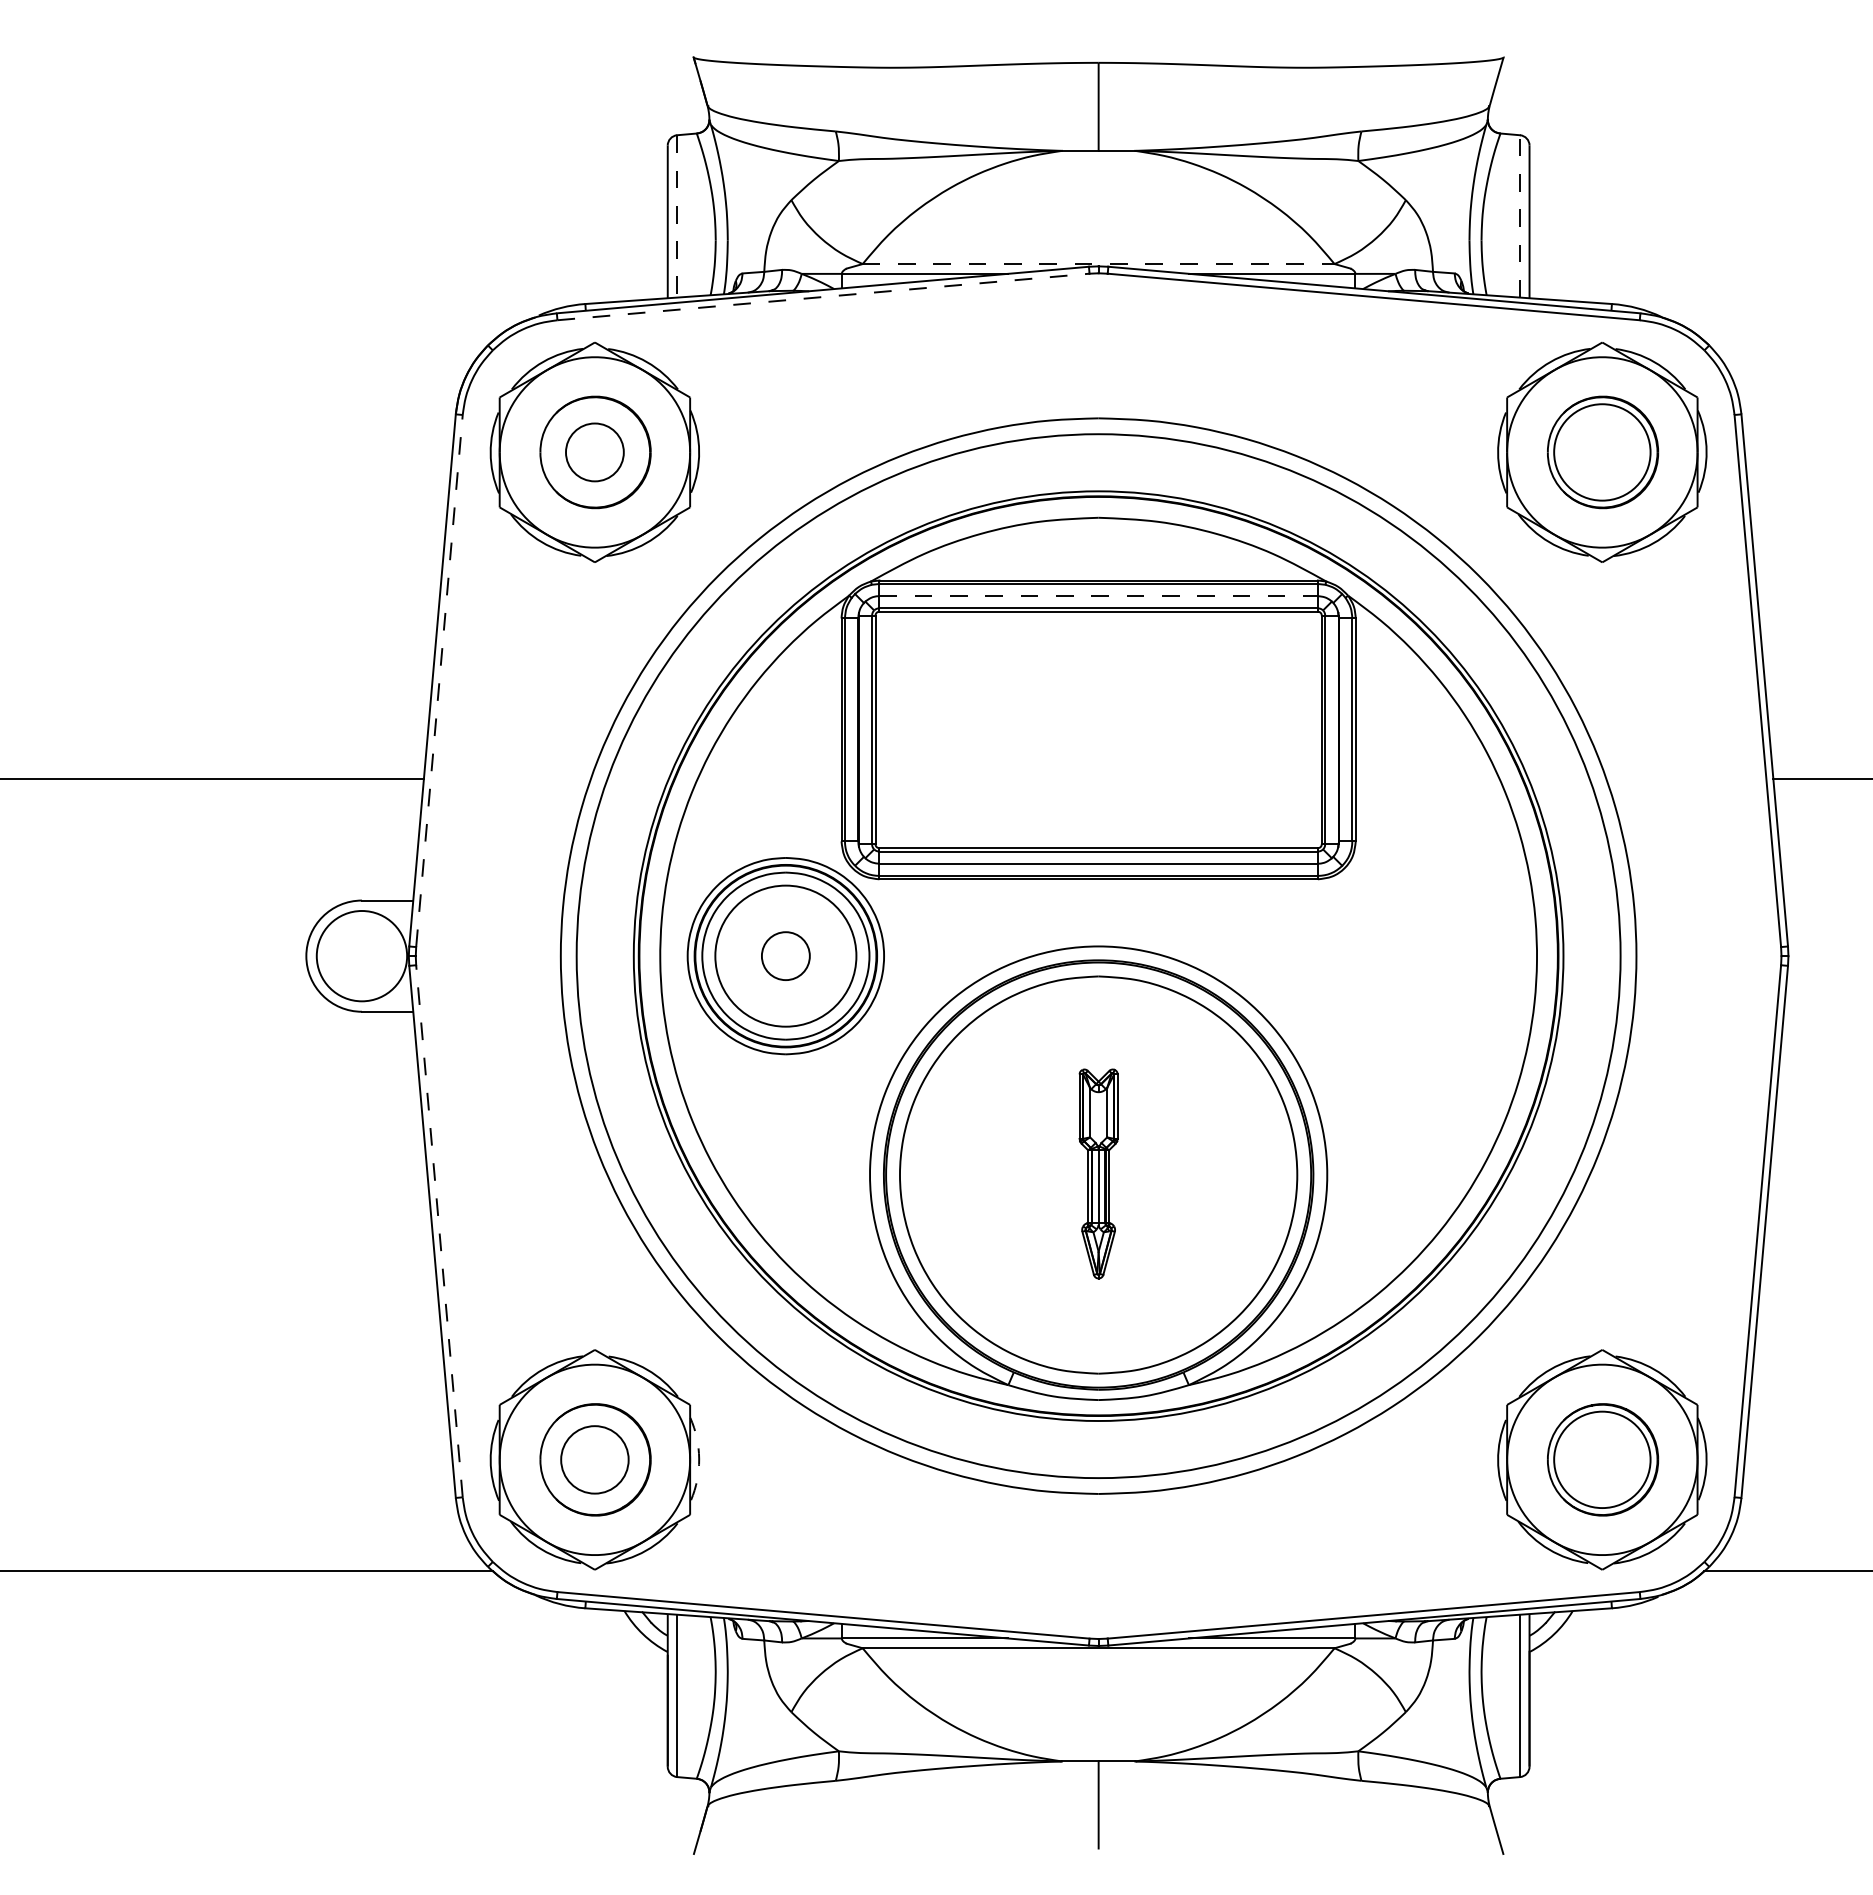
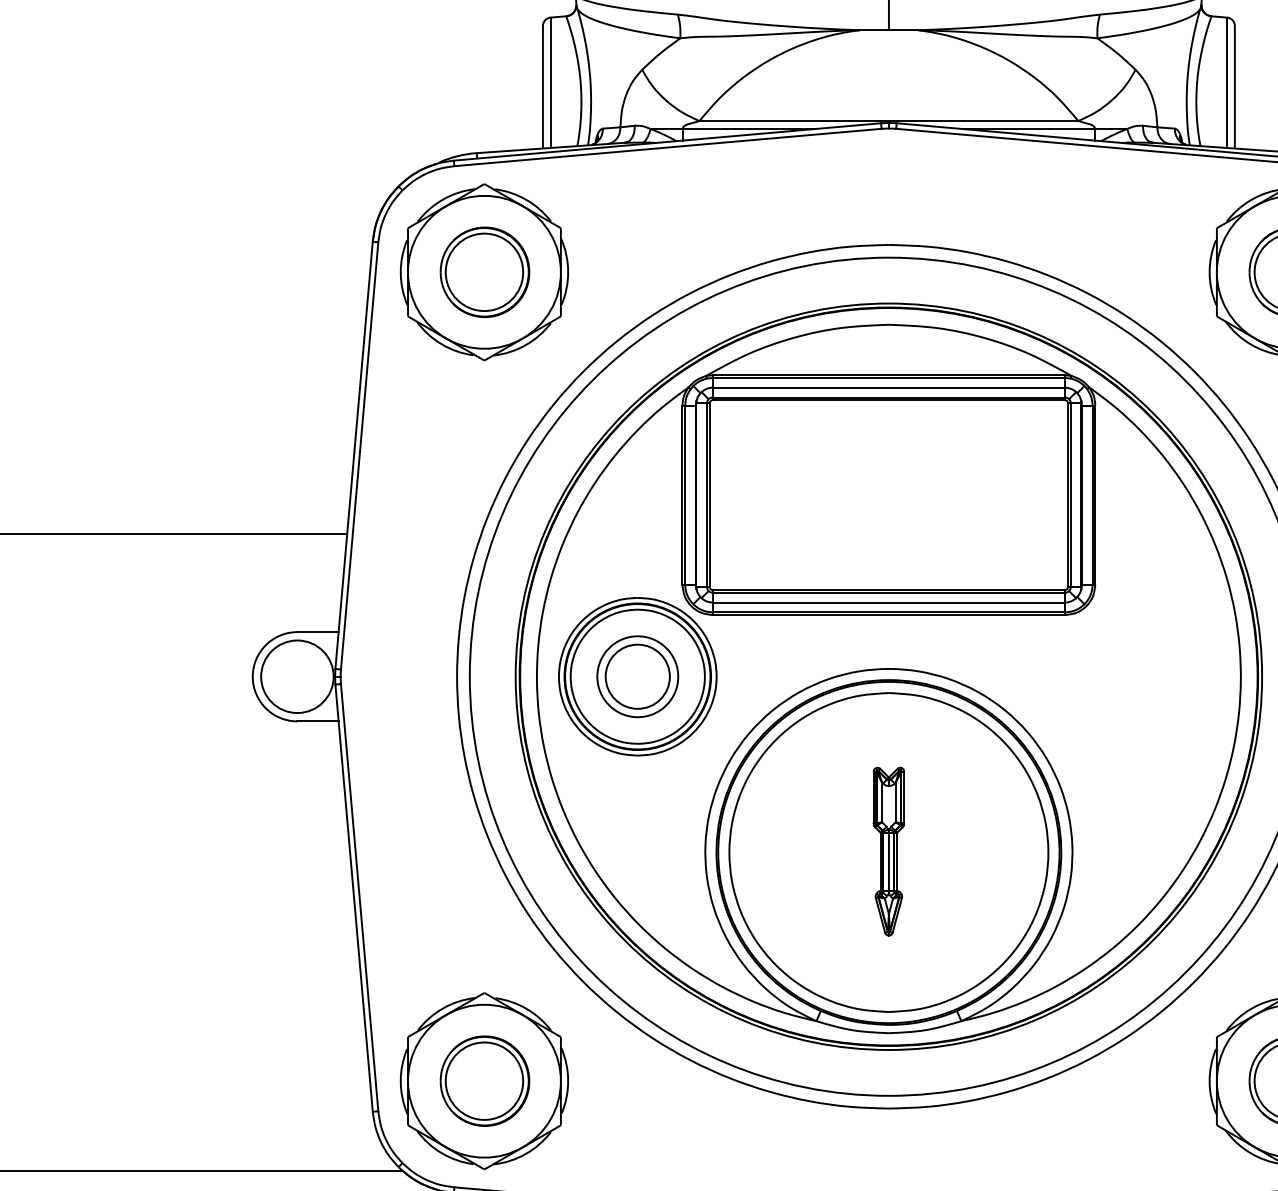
line: (1520, 215) -> (1227, 82), dashed -> solid
line: (677, 216) -> (550, 82), dashed -> solid
line: (1098, 264) -> (888, 121), dashed -> solid
line: (824, 296) -> (668, 147), dashed -> solid
circle: (594, 452) -> (484, 272), size x1.67
line: (1099, 596) -> (889, 387), dashed -> solid
line: (439, 680) -> (359, 455), dashed -> solid
circle: (785, 955) -> (637, 676), size x0.71
circle: (785, 956) -> (637, 677), size x1.67
line: (439, 1230) -> (359, 897), dashed -> solid
circle: (594, 1459) -> (484, 1080), size x1.43
arc: (699, 1459) -> (568, 1080), dashed -> solid

